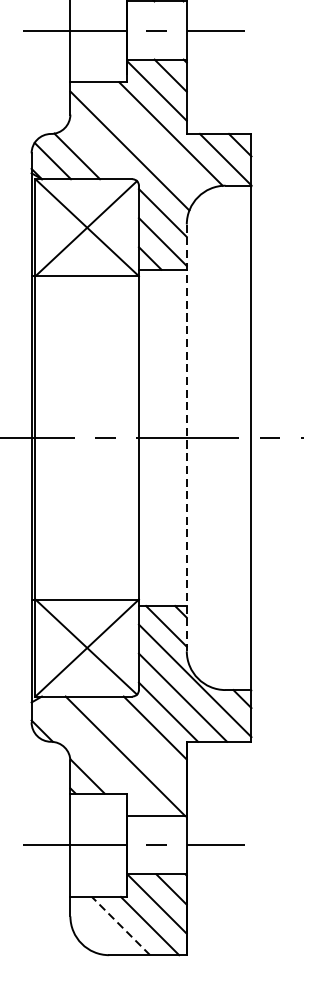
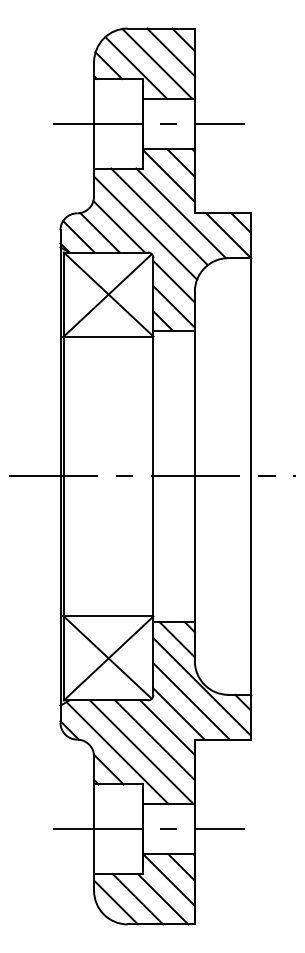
line: (145, 137) -> (159, 216), added
line: (98, 149) -> (118, 226), added
line: (186, 437) -> (194, 476), dashed -> solid
line: (140, 742) -> (154, 740), added
line: (97, 757) -> (117, 753), added
line: (120, 926) -> (137, 899), dashed -> solid
line: (95, 929) -> (115, 902), added

